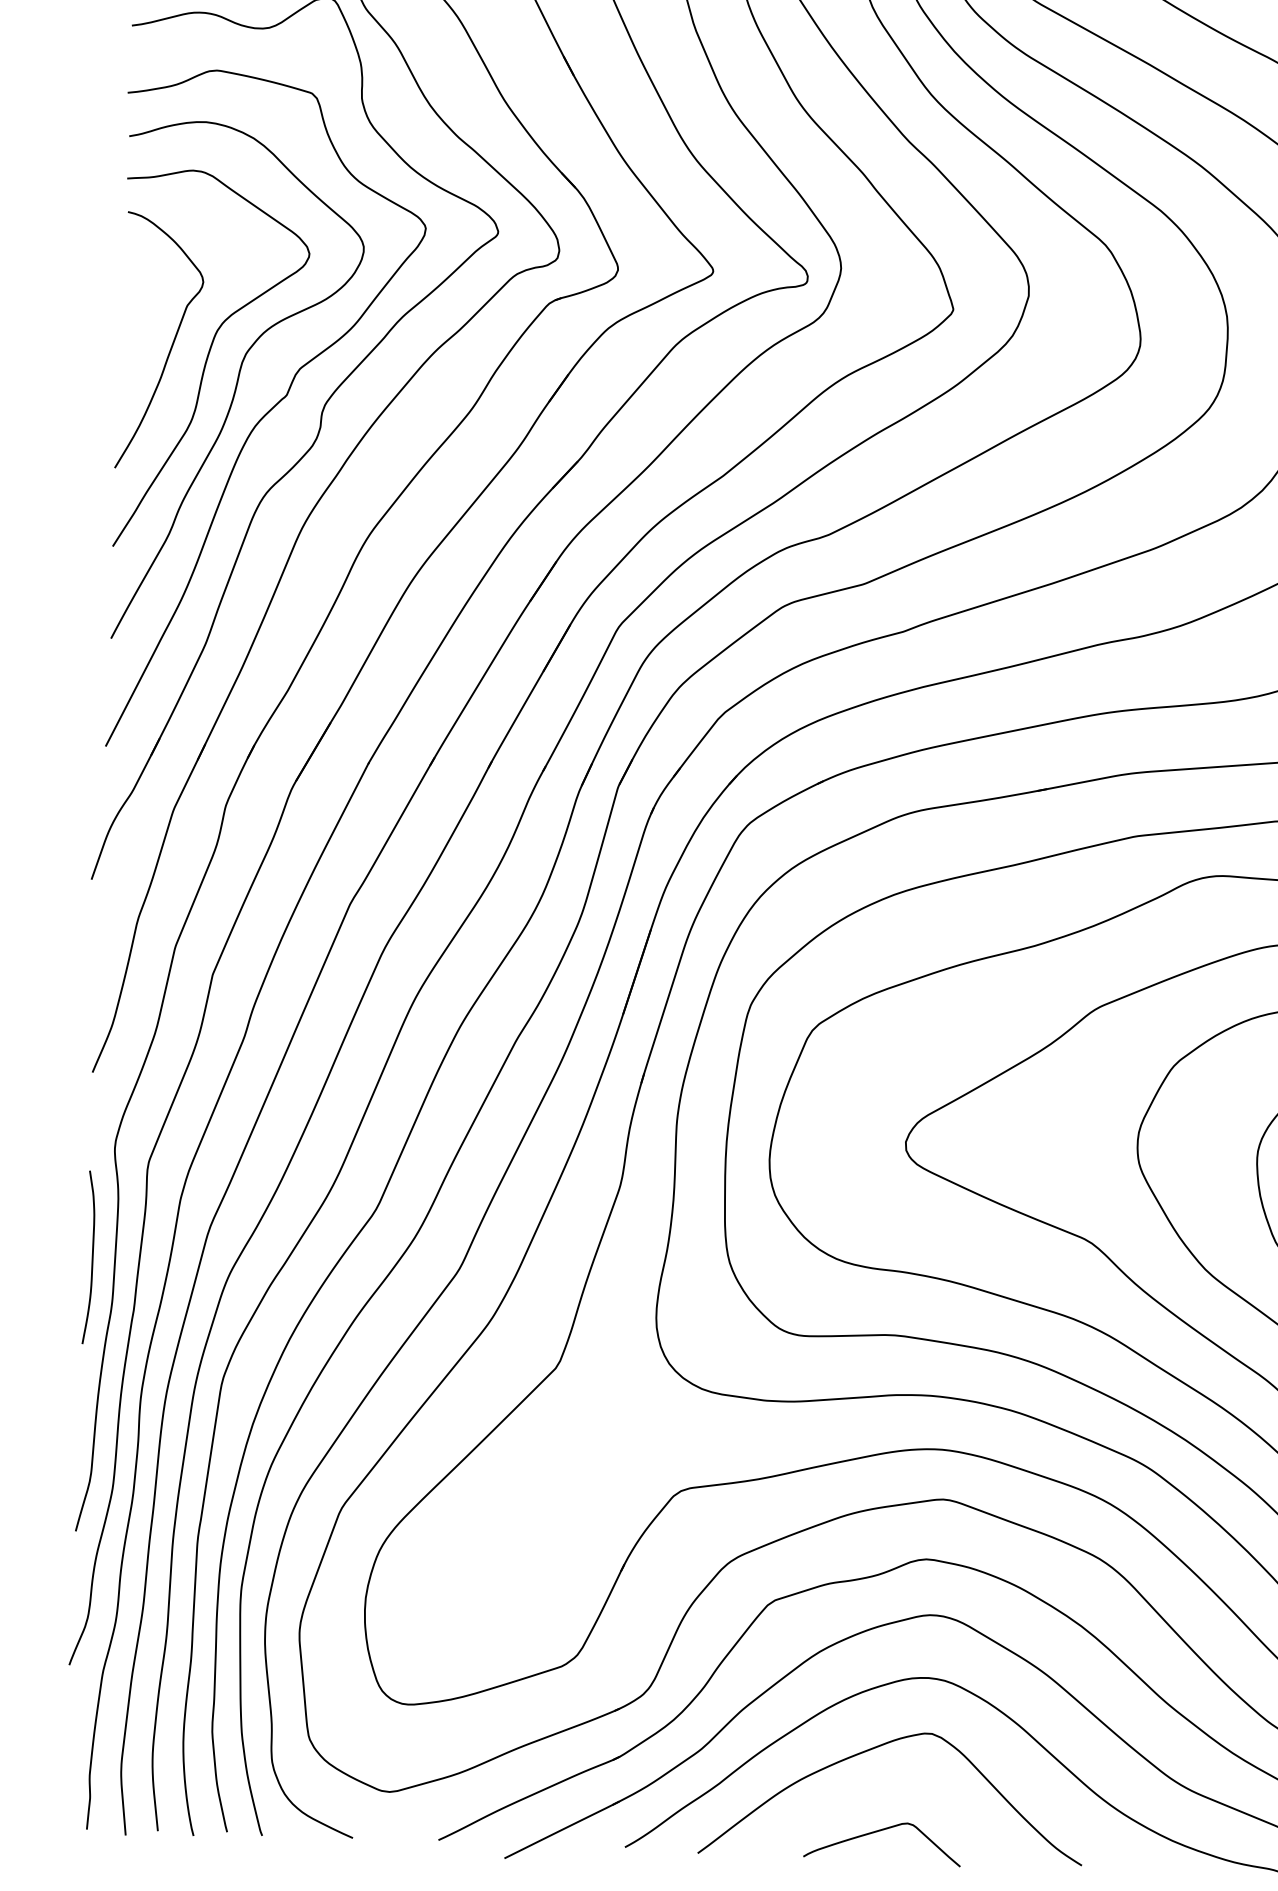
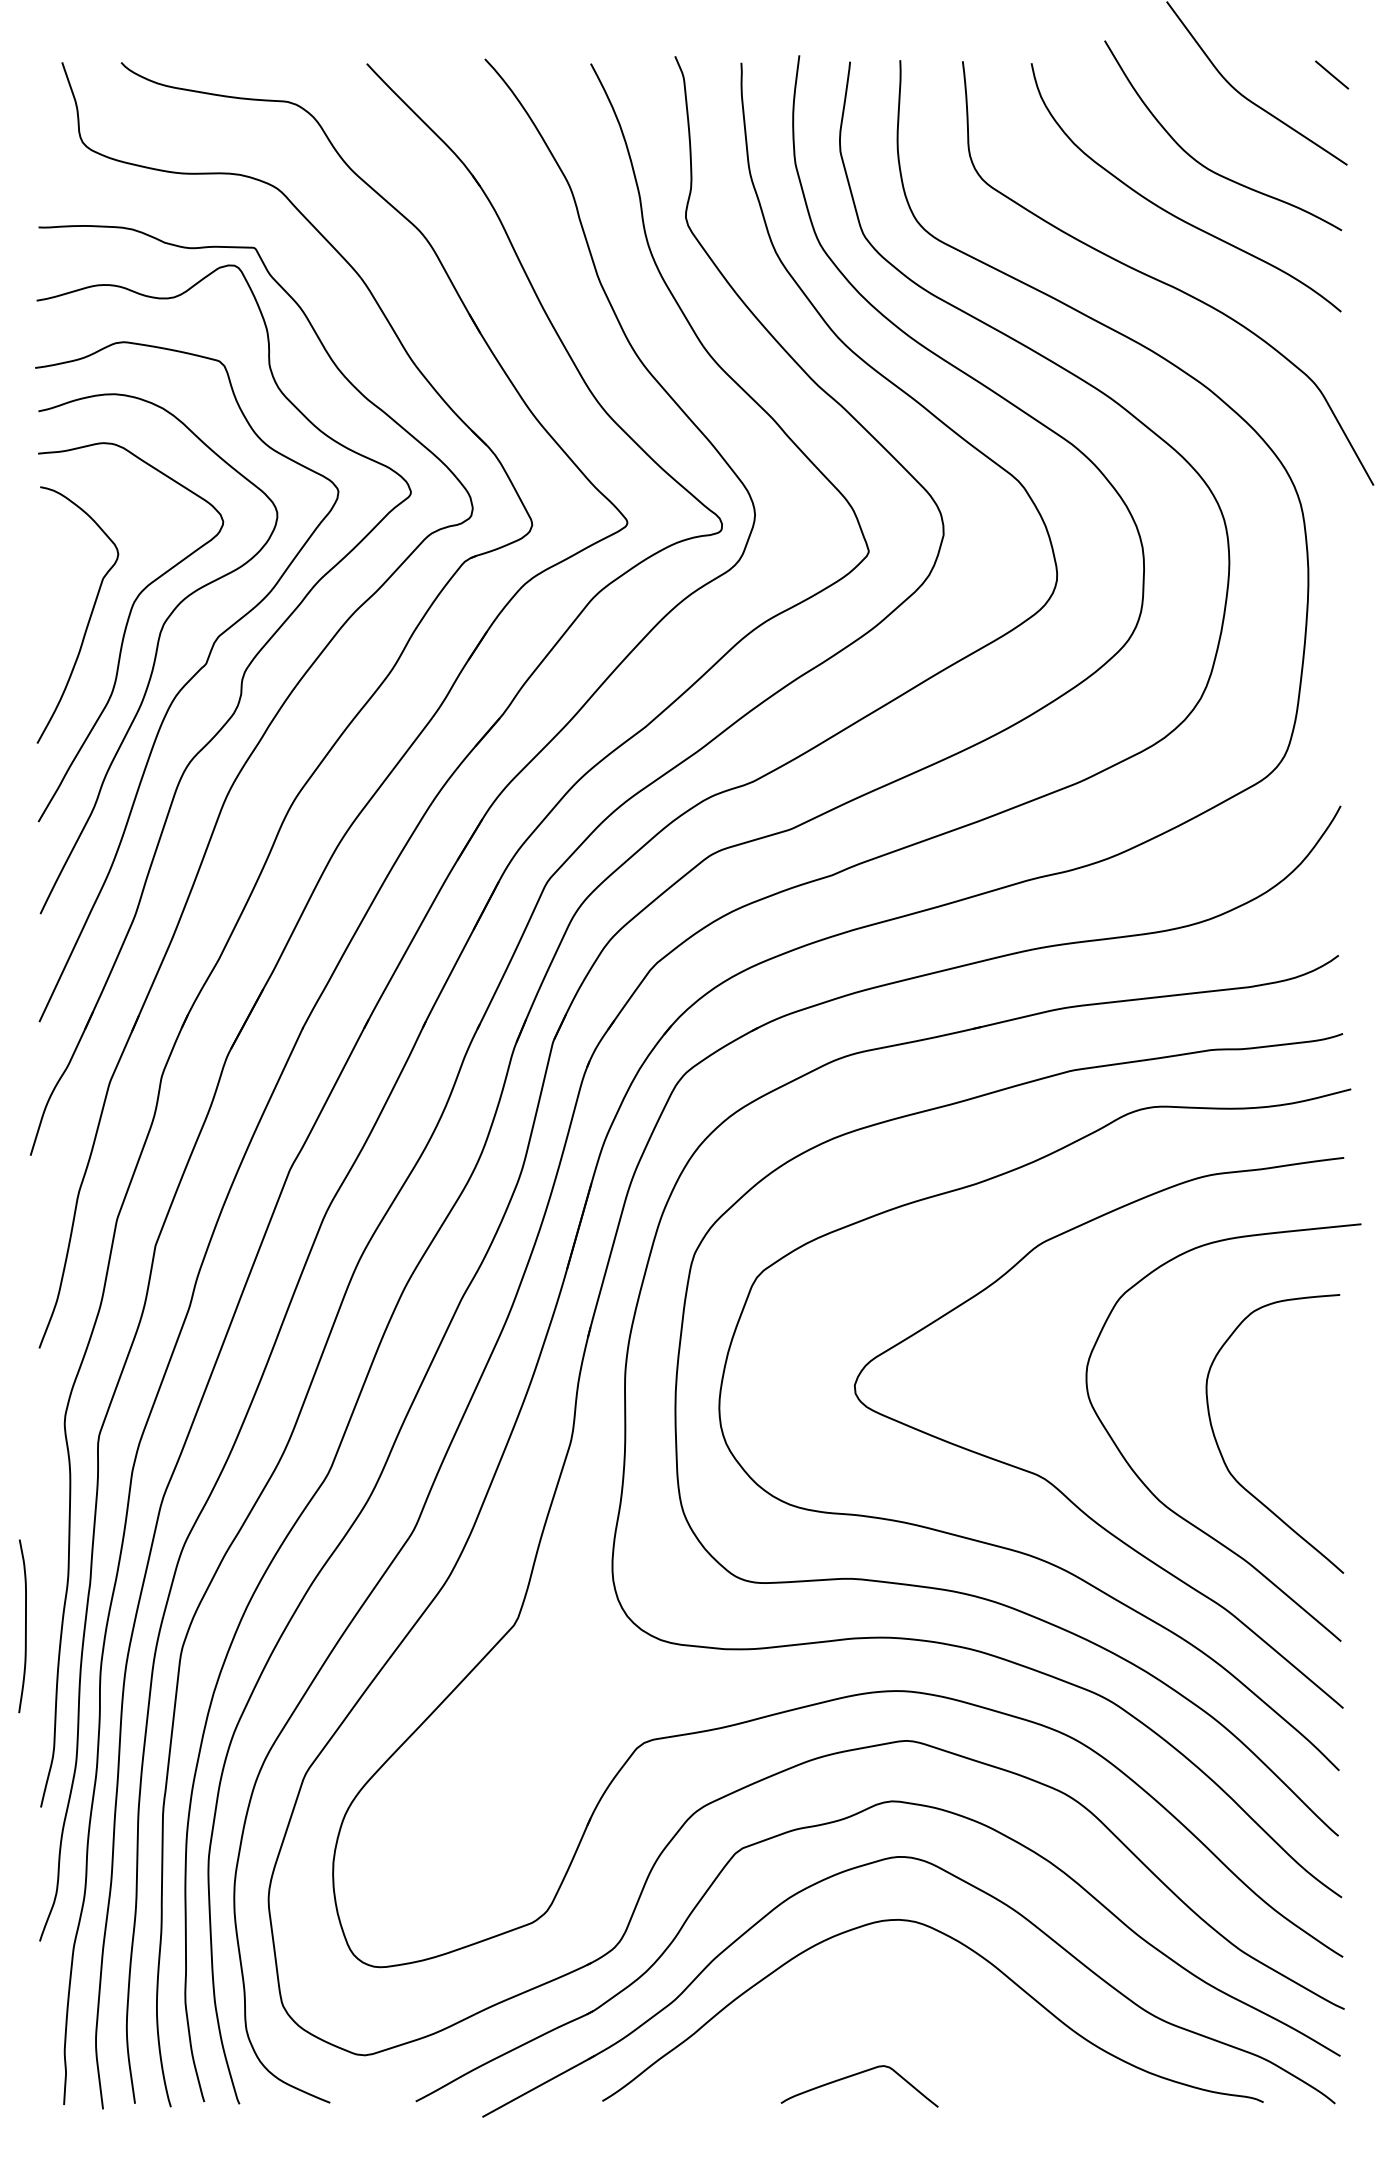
curve: (92, 1257) -> (25, 1626), moved
curve: (871, 1750) -> (844, 1994), removed

